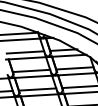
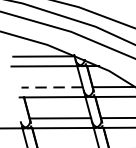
line: (25, 52) -> (52, 87), solid -> dashed

